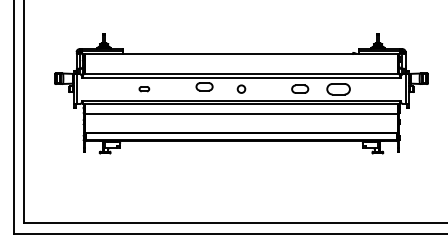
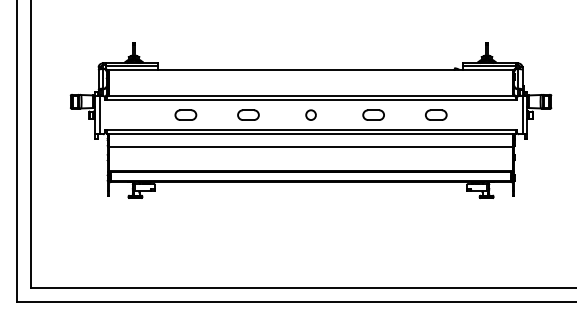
part: (204, 86) -> (248, 114), moved
part: (144, 88) -> (185, 114), size x1.67
part: (300, 88) -> (373, 114), moved
part: (338, 88) -> (436, 114), size x0.71

